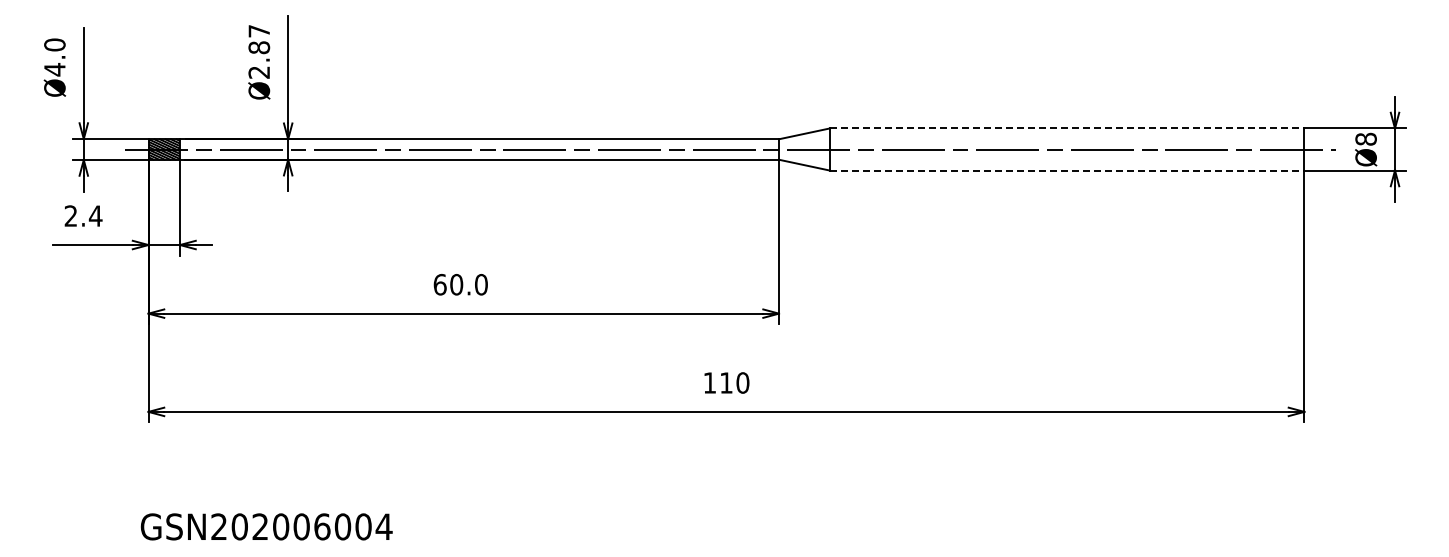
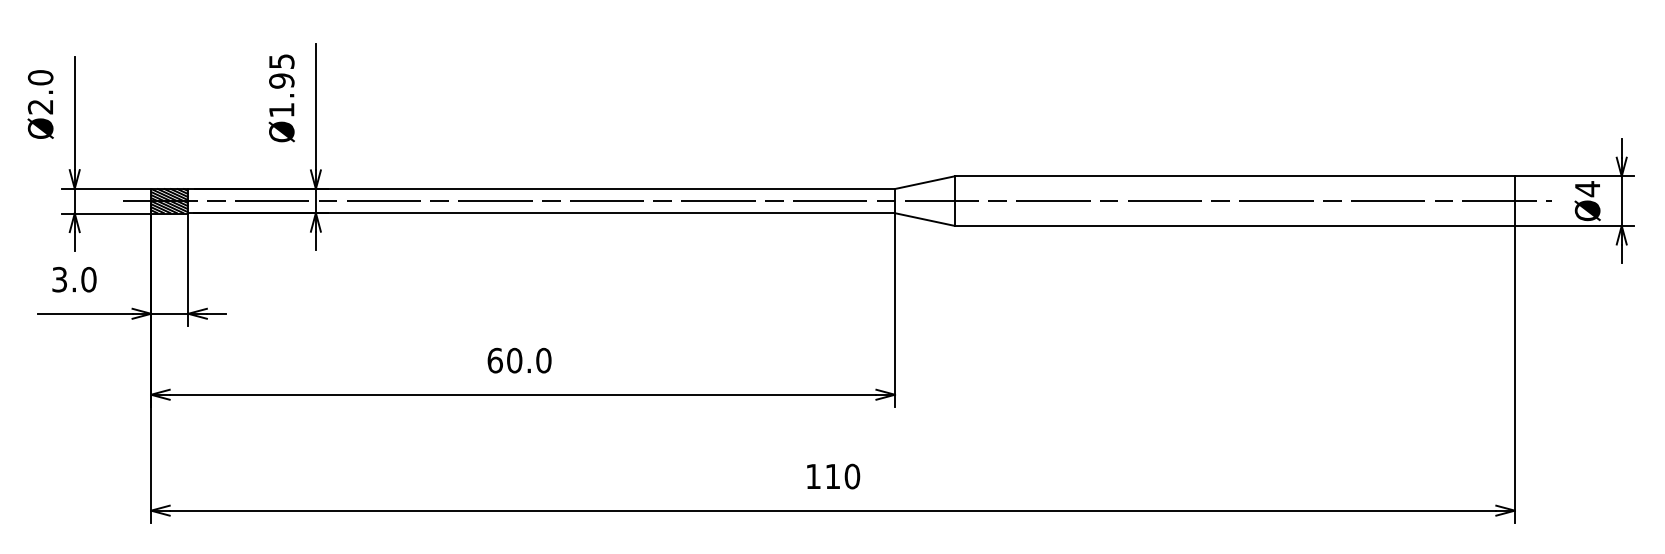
text: (259, 51) -> (282, 85), Ø2.87 -> Ø1.95
text: (54, 69) -> (40, 106), Ø4.0 -> Ø2.0
line: (1067, 128) -> (1235, 176), dashed -> solid
text: (1365, 139) -> (1586, 189), Ø8 -> Ø4
line: (1067, 170) -> (1235, 225), dashed -> solid
text: (83, 215) -> (74, 278), 2.4 -> 3.0

